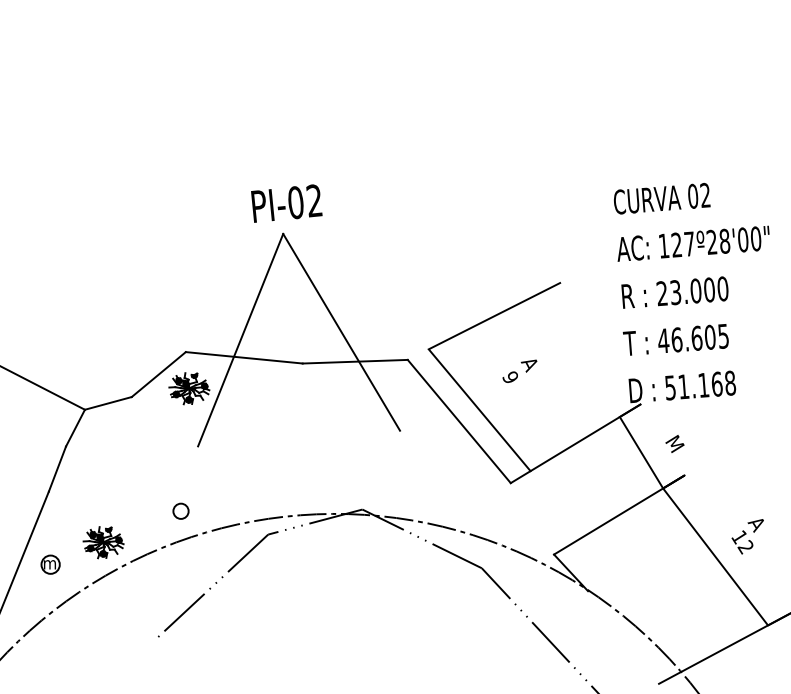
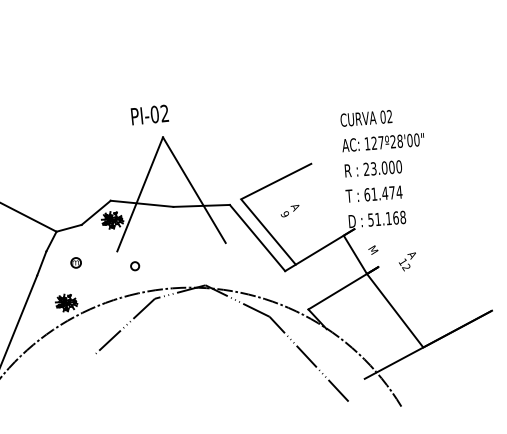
text: (285, 202) -> (149, 114), moved
text: (693, 338) -> (383, 193), 46.605 -> 61.474
circle: (181, 511) -> (135, 266), moved
text: (746, 535) -> (406, 261), moved
part: (49, 563) -> (75, 262), moved

